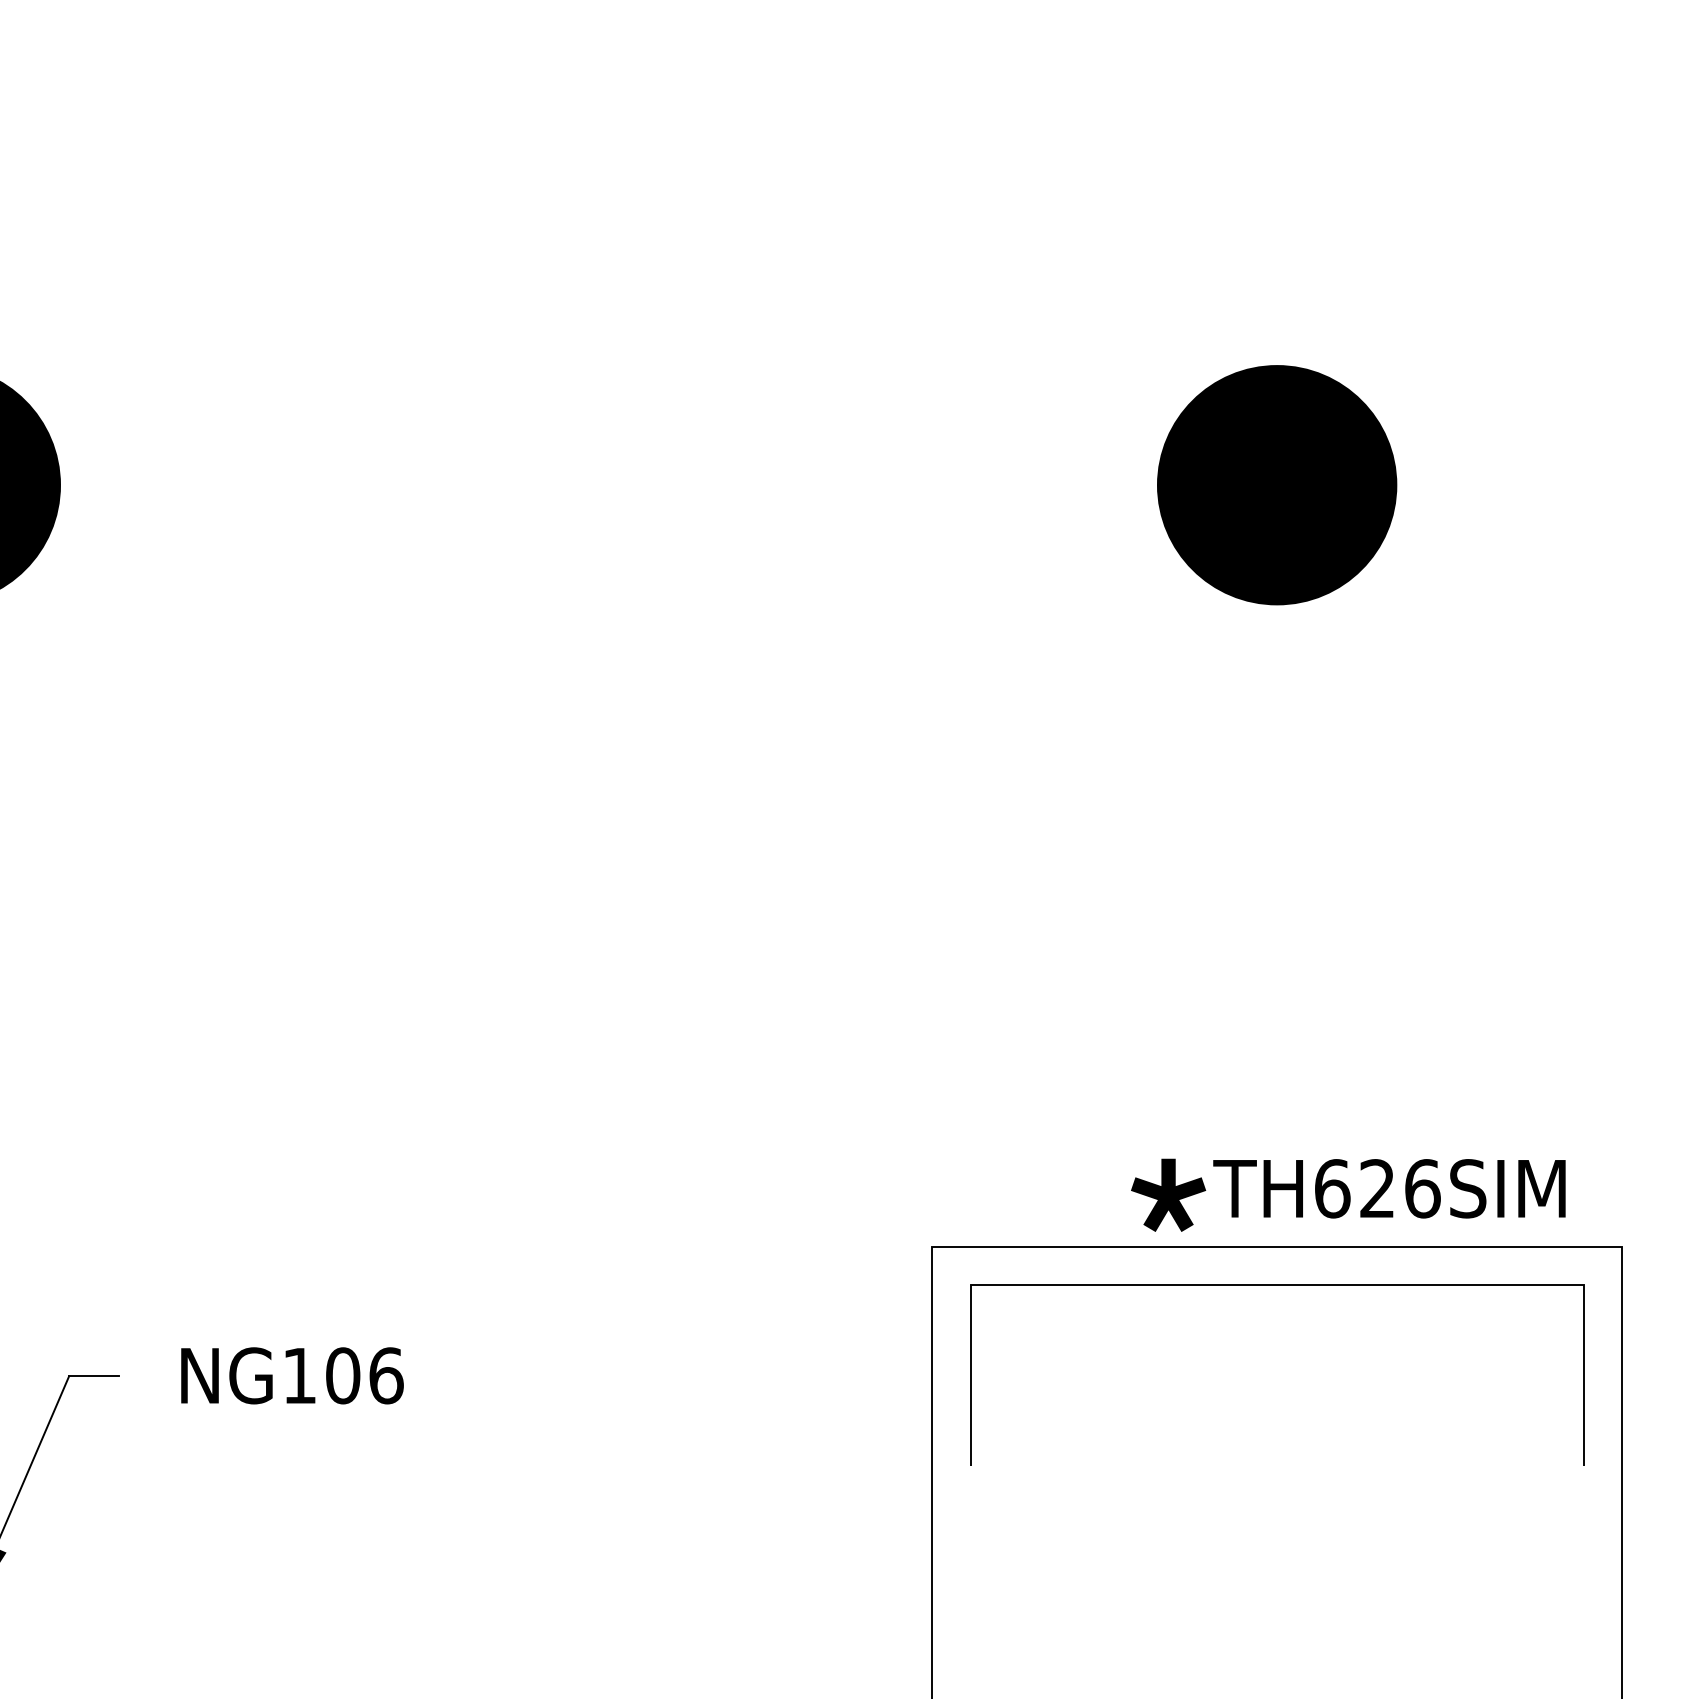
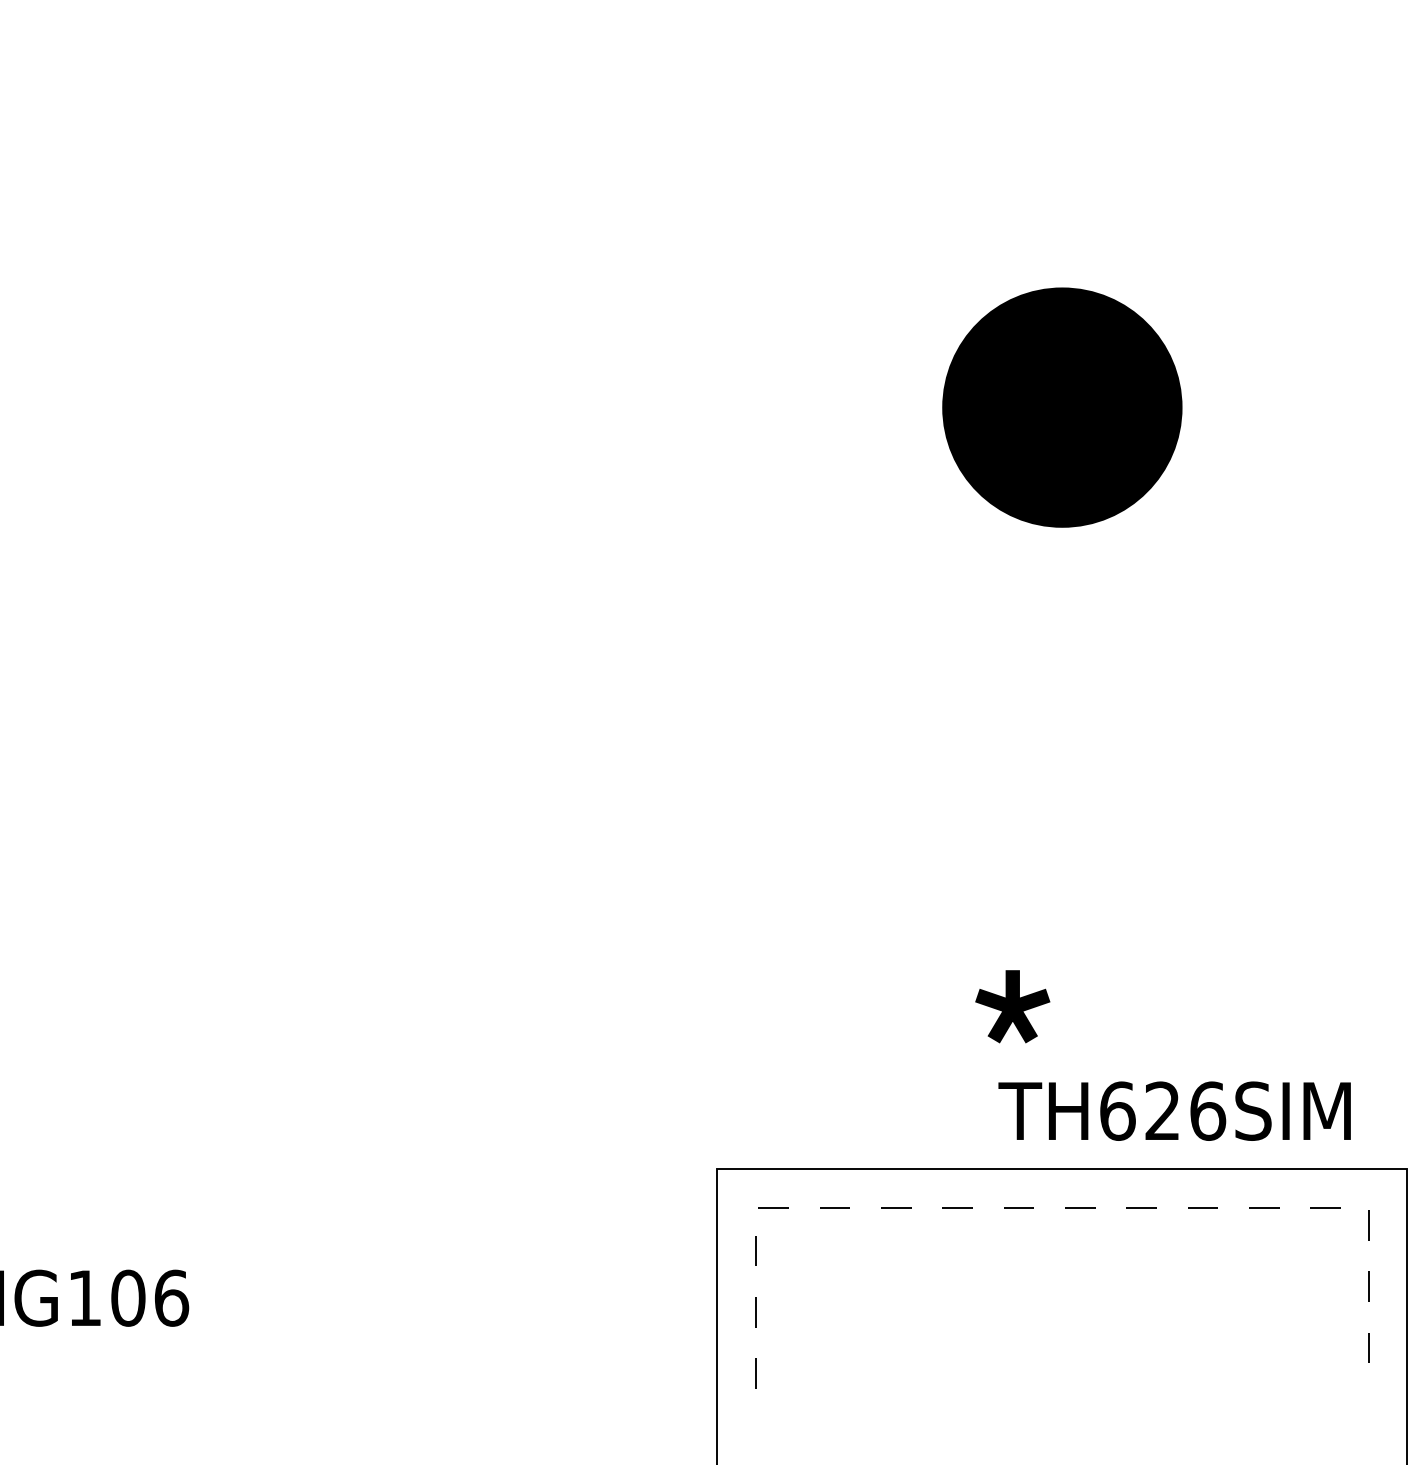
part: (1168, 1194) -> (1012, 1005), moved
line: (1277, 1285) -> (1062, 1207), solid -> dashed

